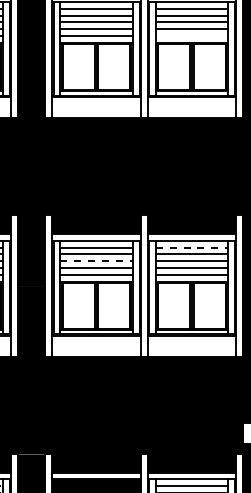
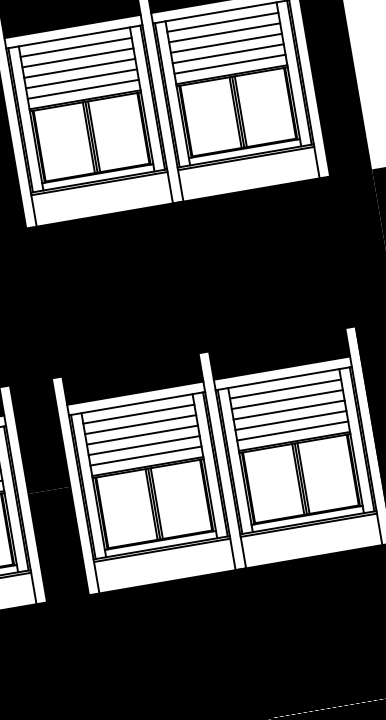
line: (191, 36) -> (229, 65), added
line: (192, 247) -> (286, 388), dashed -> solid
line: (97, 261) -> (143, 435), dashed -> solid

